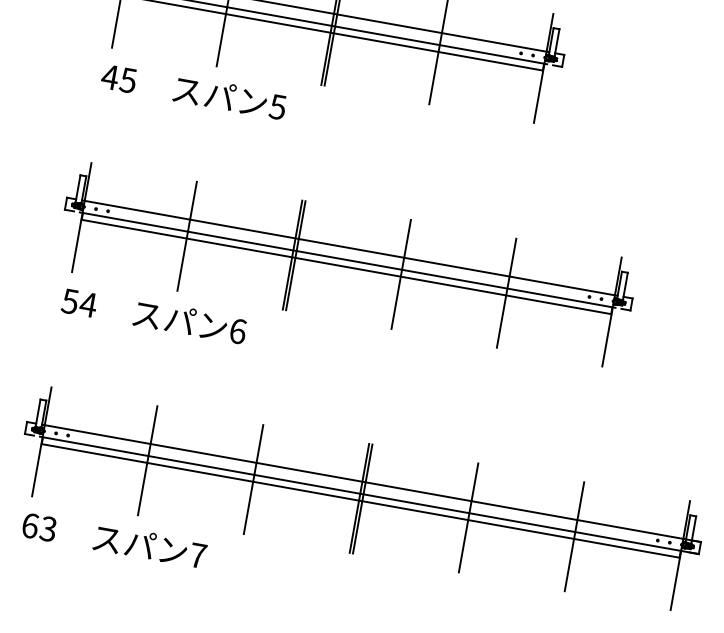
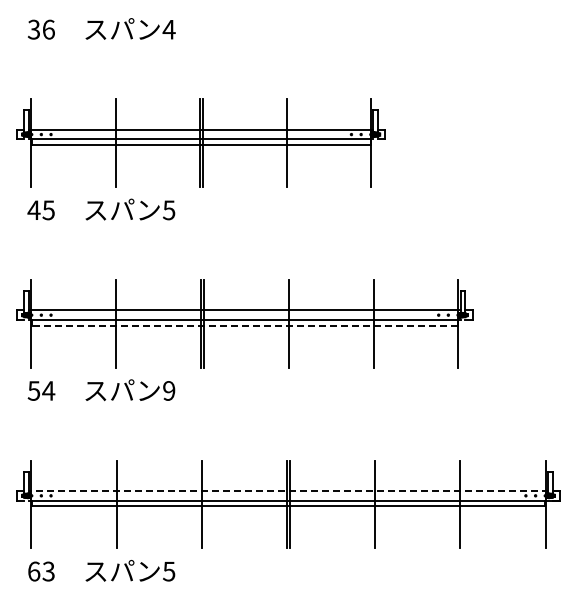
line: (346, 266) -> (244, 325), solid -> dashed
text: (238, 330) -> (169, 390), 6 -> 9
line: (371, 482) -> (294, 490), solid -> dashed
text: (198, 555) -> (169, 571), 7 -> 5

